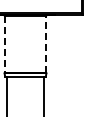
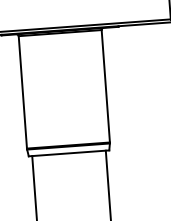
line: (46, 43) -> (105, 84), dashed -> solid
line: (4, 44) -> (22, 92), dashed -> solid

